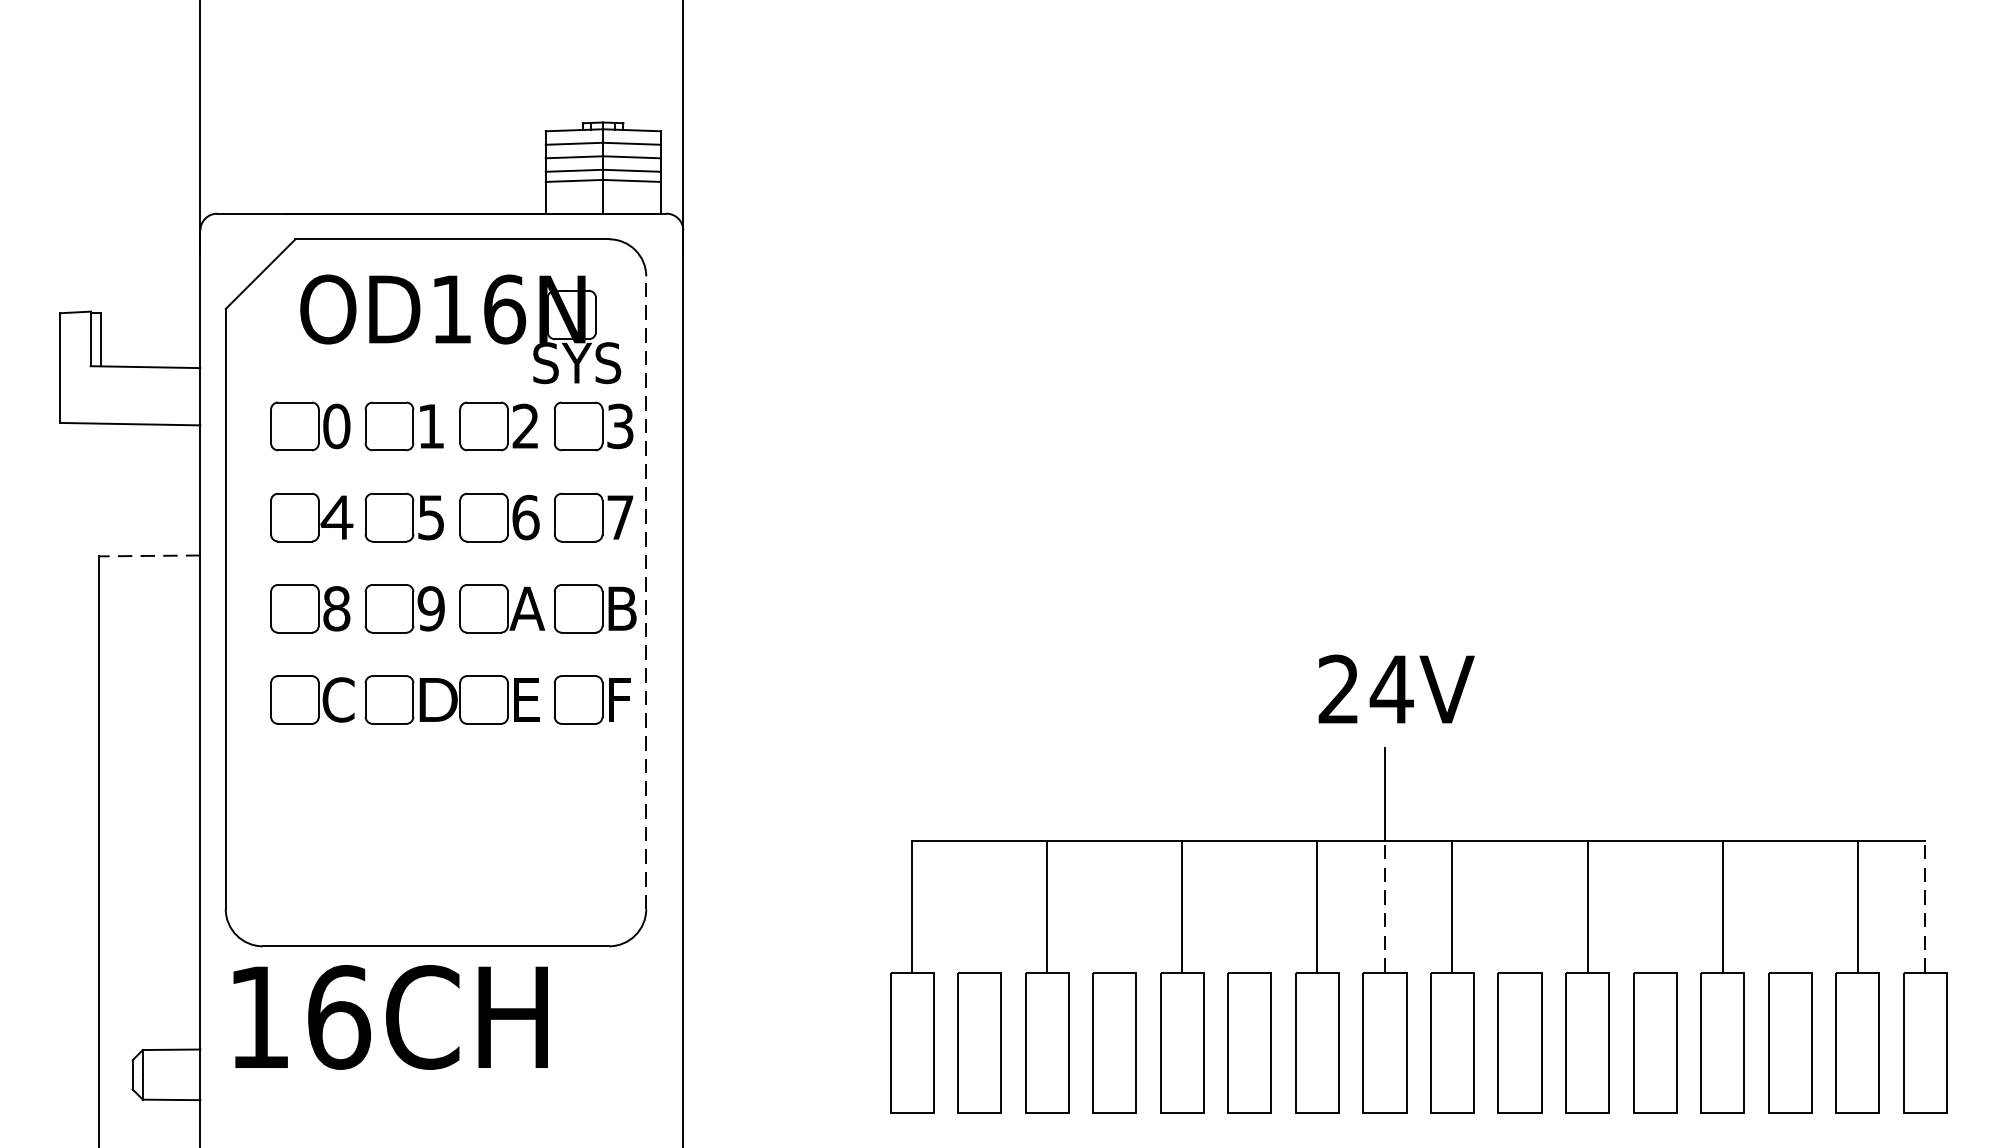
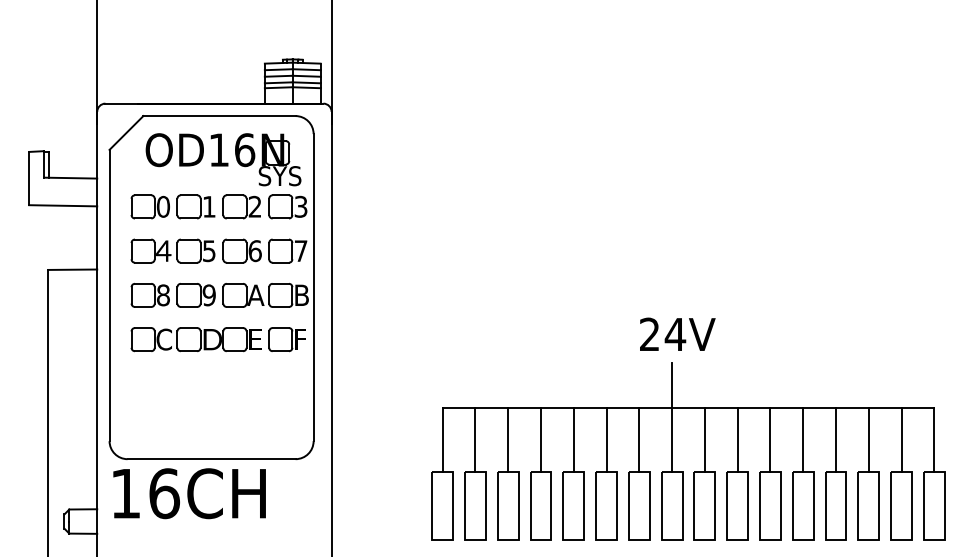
line: (149, 555) -> (72, 269), dashed -> solid
line: (645, 592) -> (313, 287), dashed -> solid
line: (979, 905) -> (475, 439), added
line: (1113, 905) -> (540, 439), added
line: (1249, 905) -> (606, 439), added
line: (1385, 905) -> (672, 439), dashed -> solid
line: (1519, 905) -> (737, 439), added
line: (1655, 905) -> (803, 439), added
line: (1789, 905) -> (868, 439), added
line: (1925, 905) -> (934, 439), dashed -> solid

